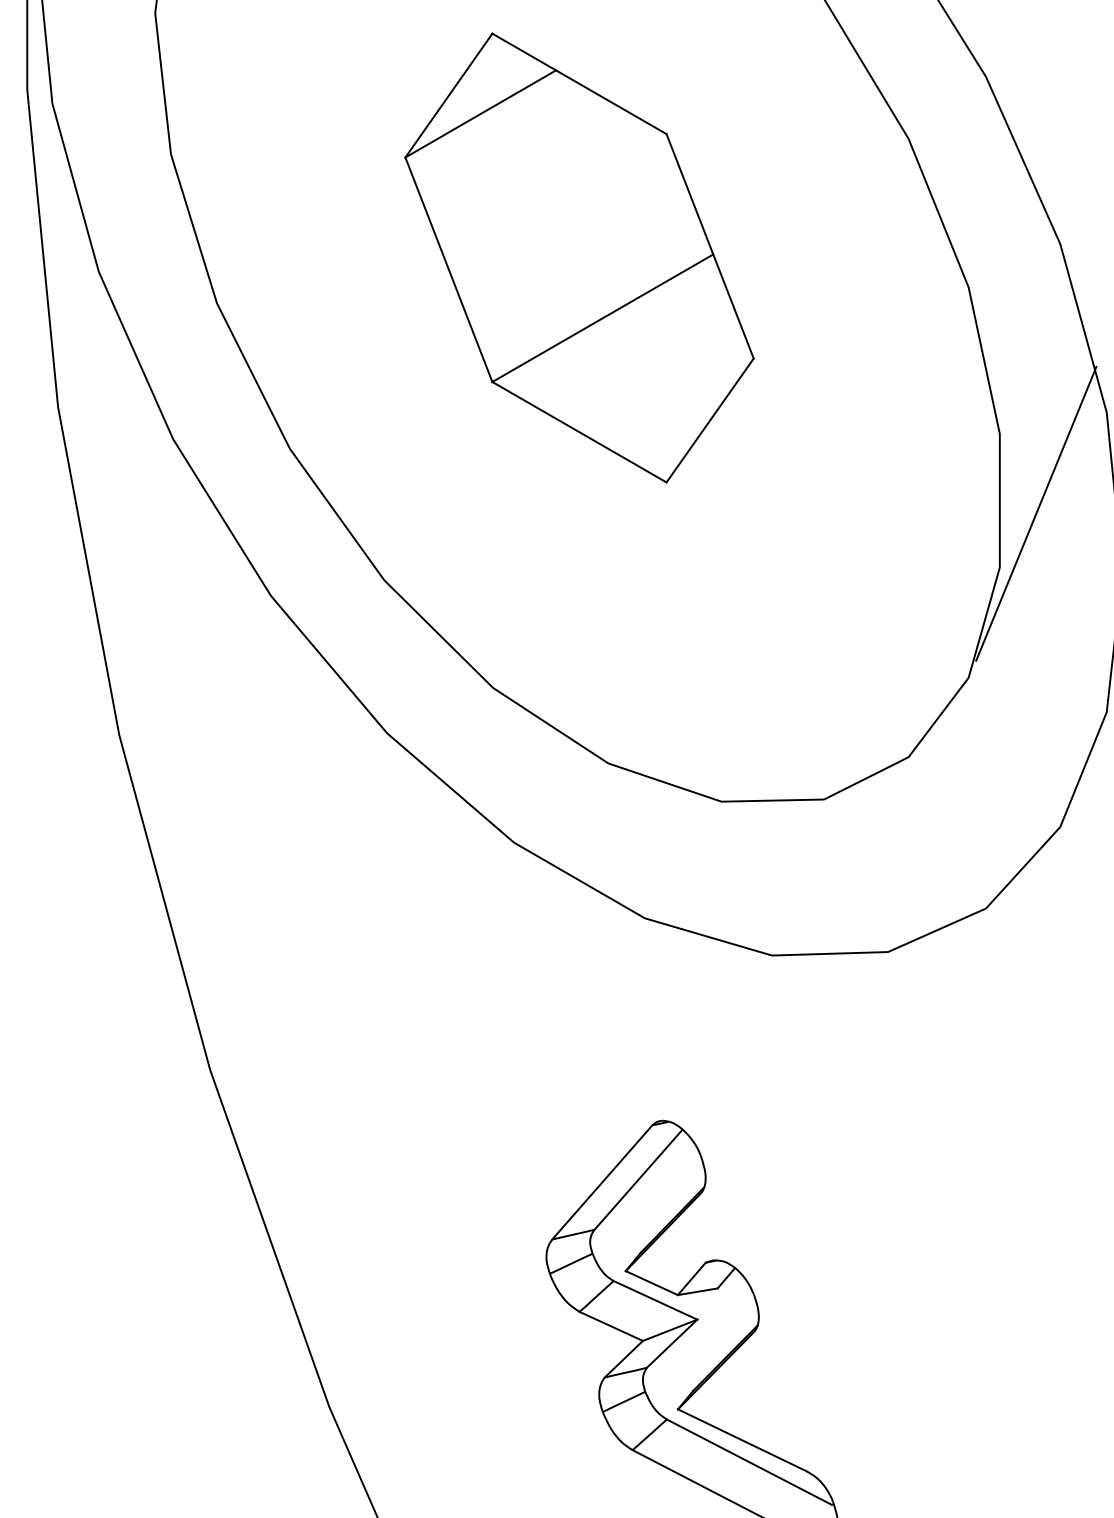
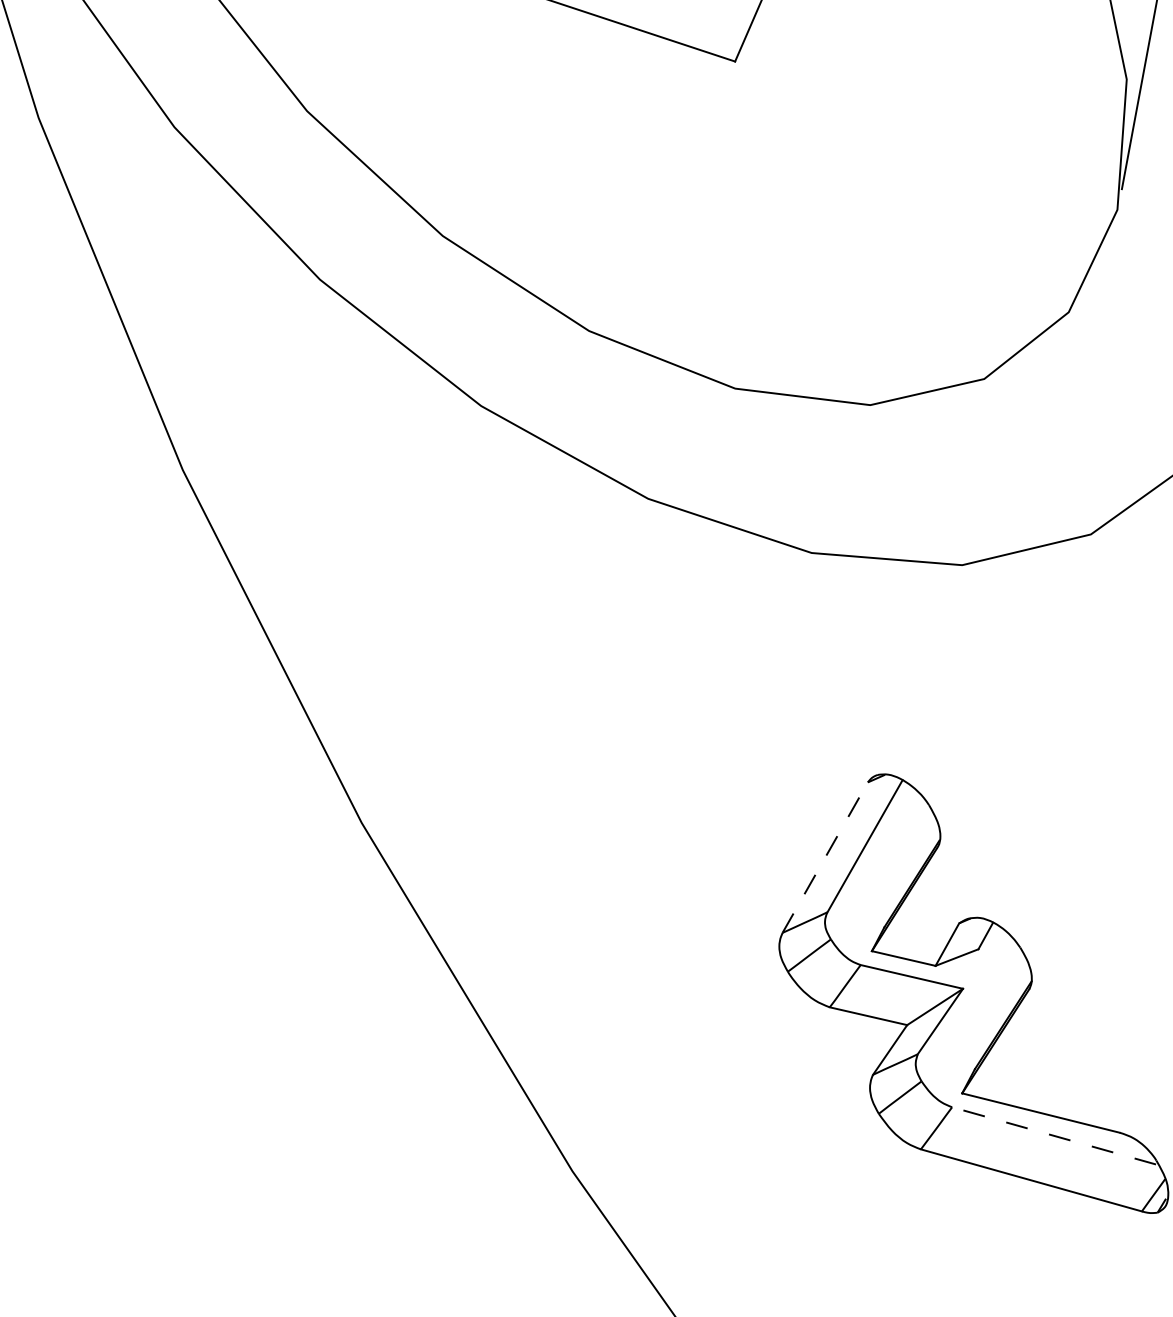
line: (602, 1182) -> (825, 857), solid -> dashed
line: (749, 1462) -> (1054, 1136), solid -> dashed

